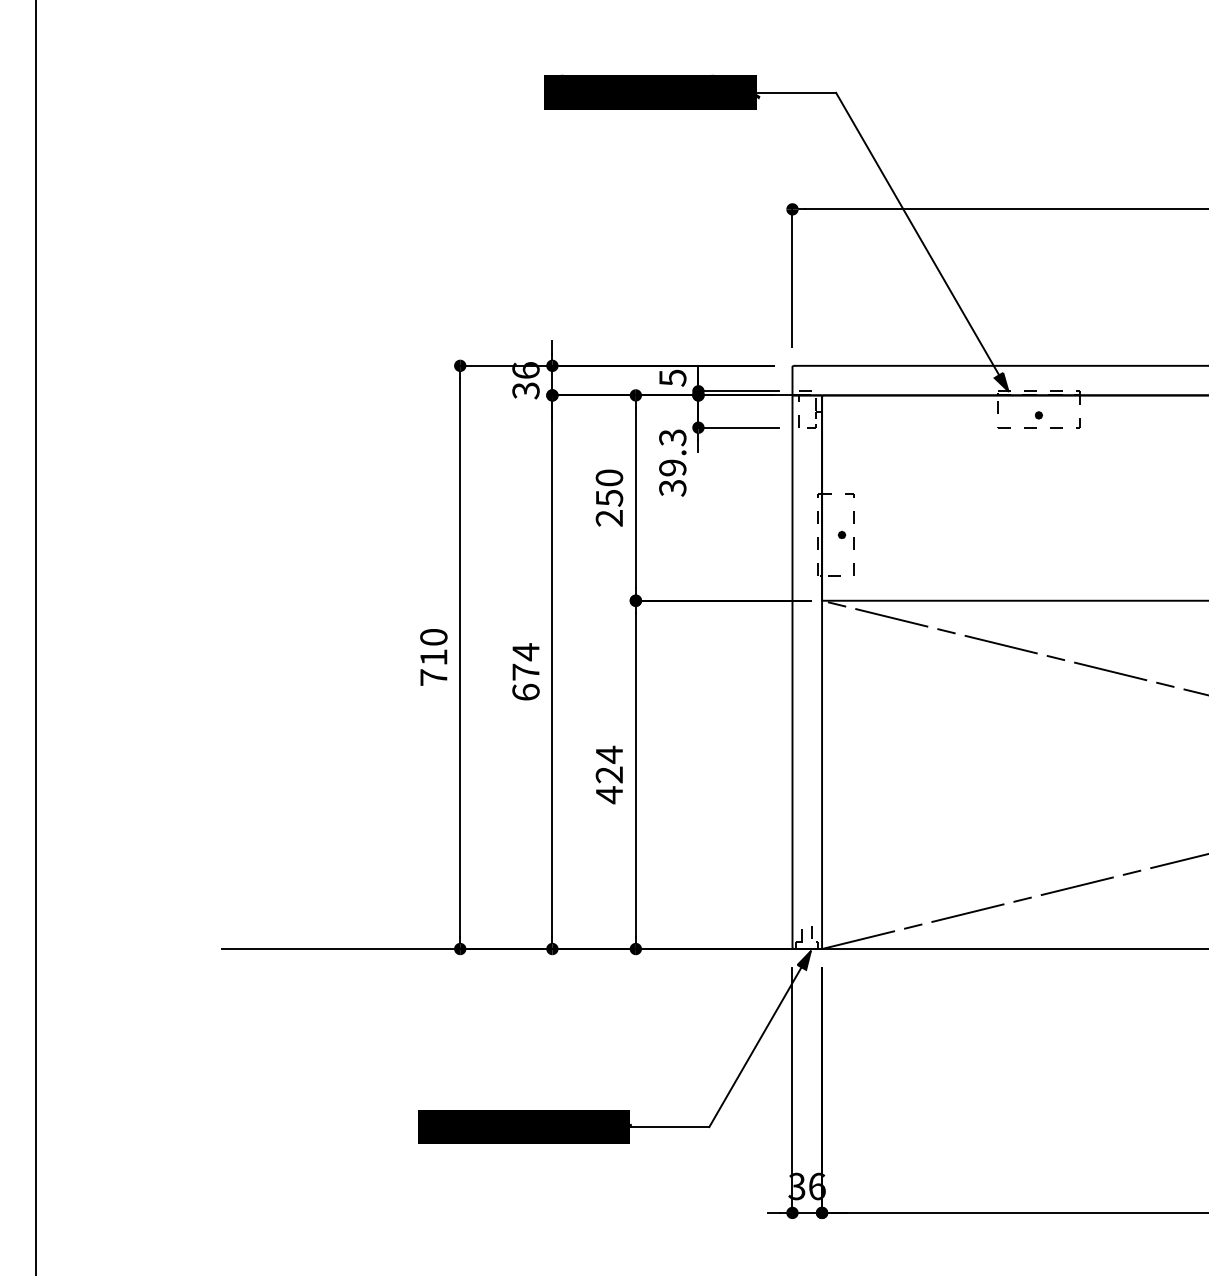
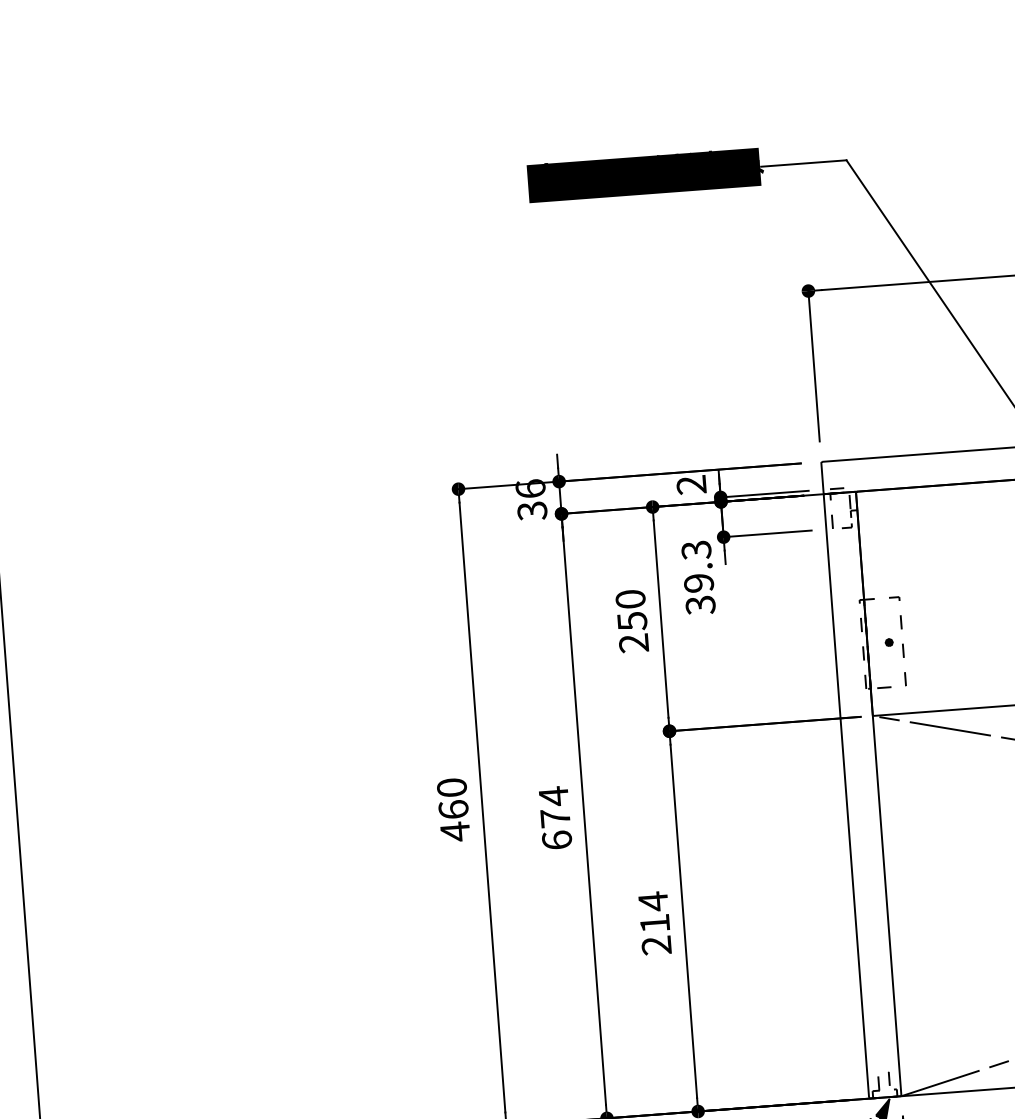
text: (672, 377) -> (691, 484), 5 -> 2
text: (433, 667) -> (454, 820), 710 -> 460
text: (608, 785) -> (654, 935), 424 -> 214

